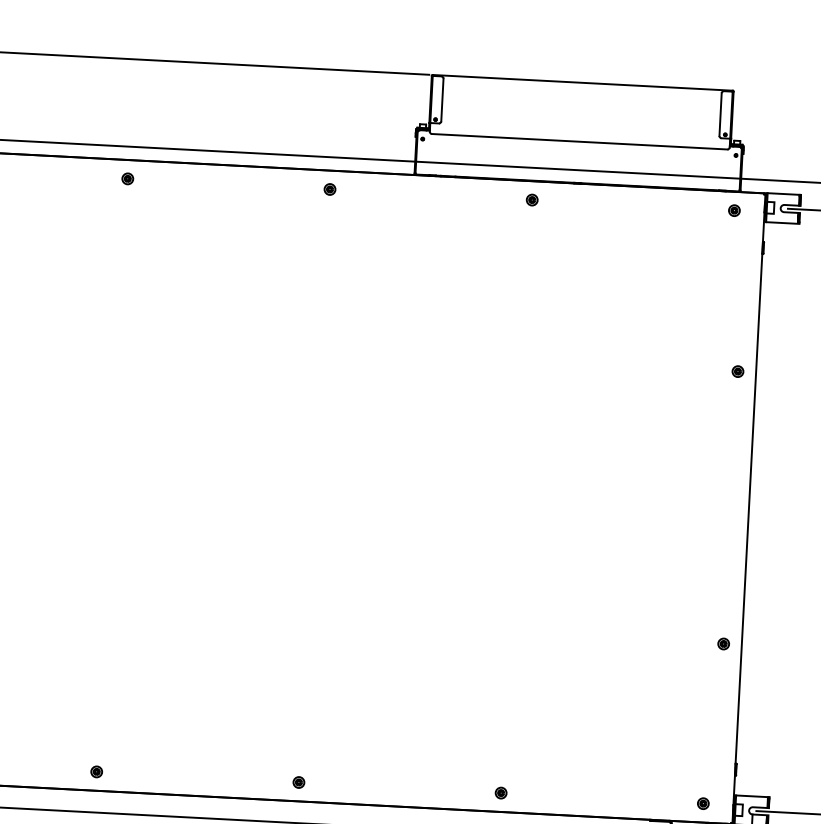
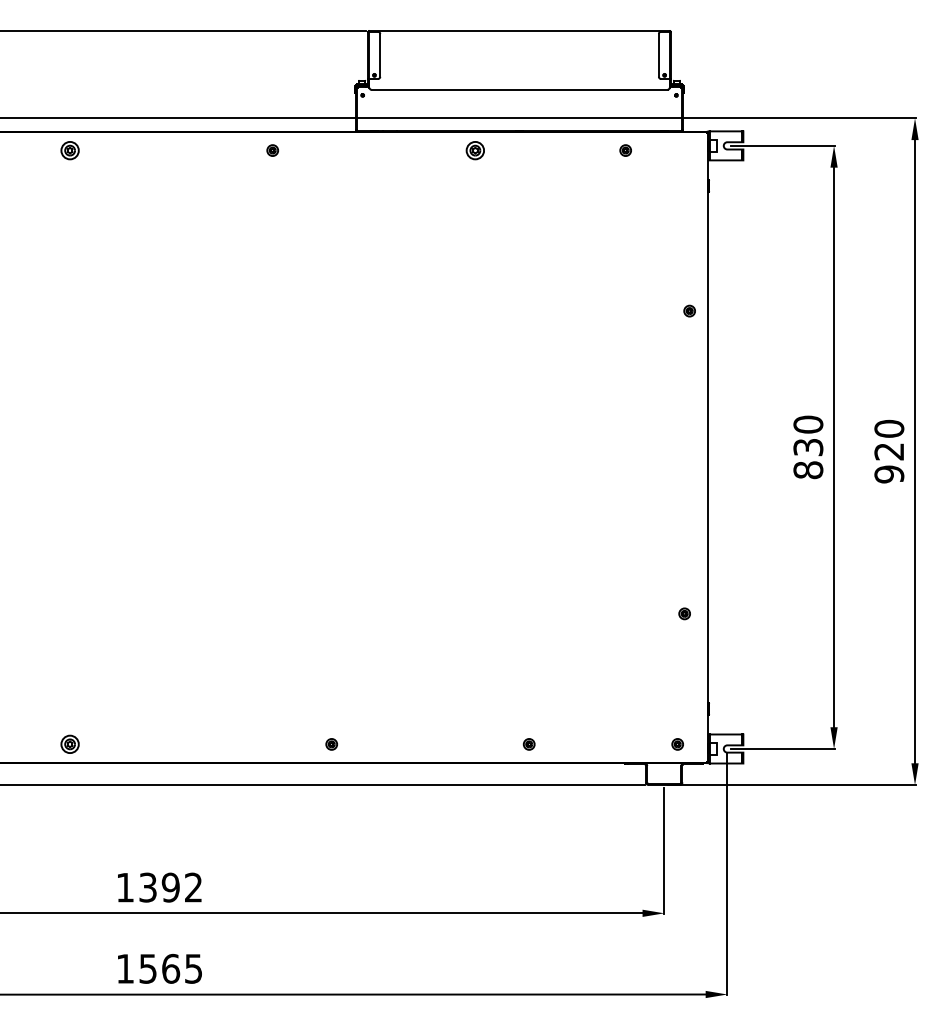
part: (128, 178) -> (70, 150), size x1.6
part: (531, 199) -> (474, 150), size x1.6
part: (734, 210) -> (625, 150), moved
part: (723, 643) -> (684, 613), moved
part: (96, 772) -> (70, 744), size x1.6
part: (298, 782) -> (331, 744), moved
part: (500, 793) -> (528, 744), moved

